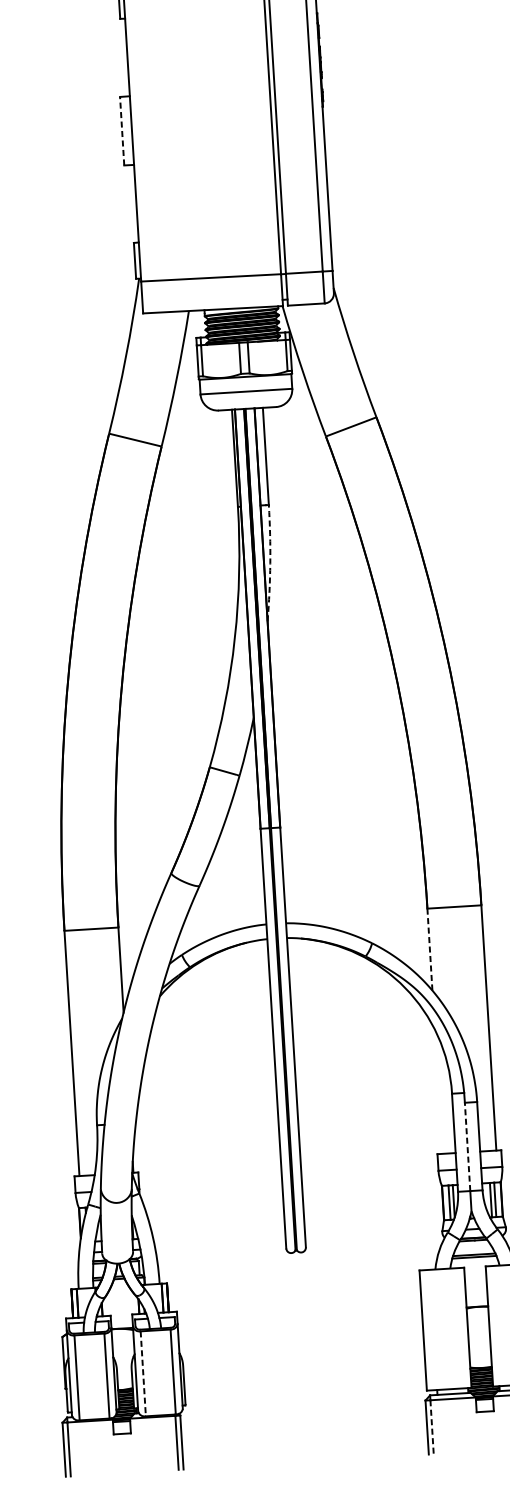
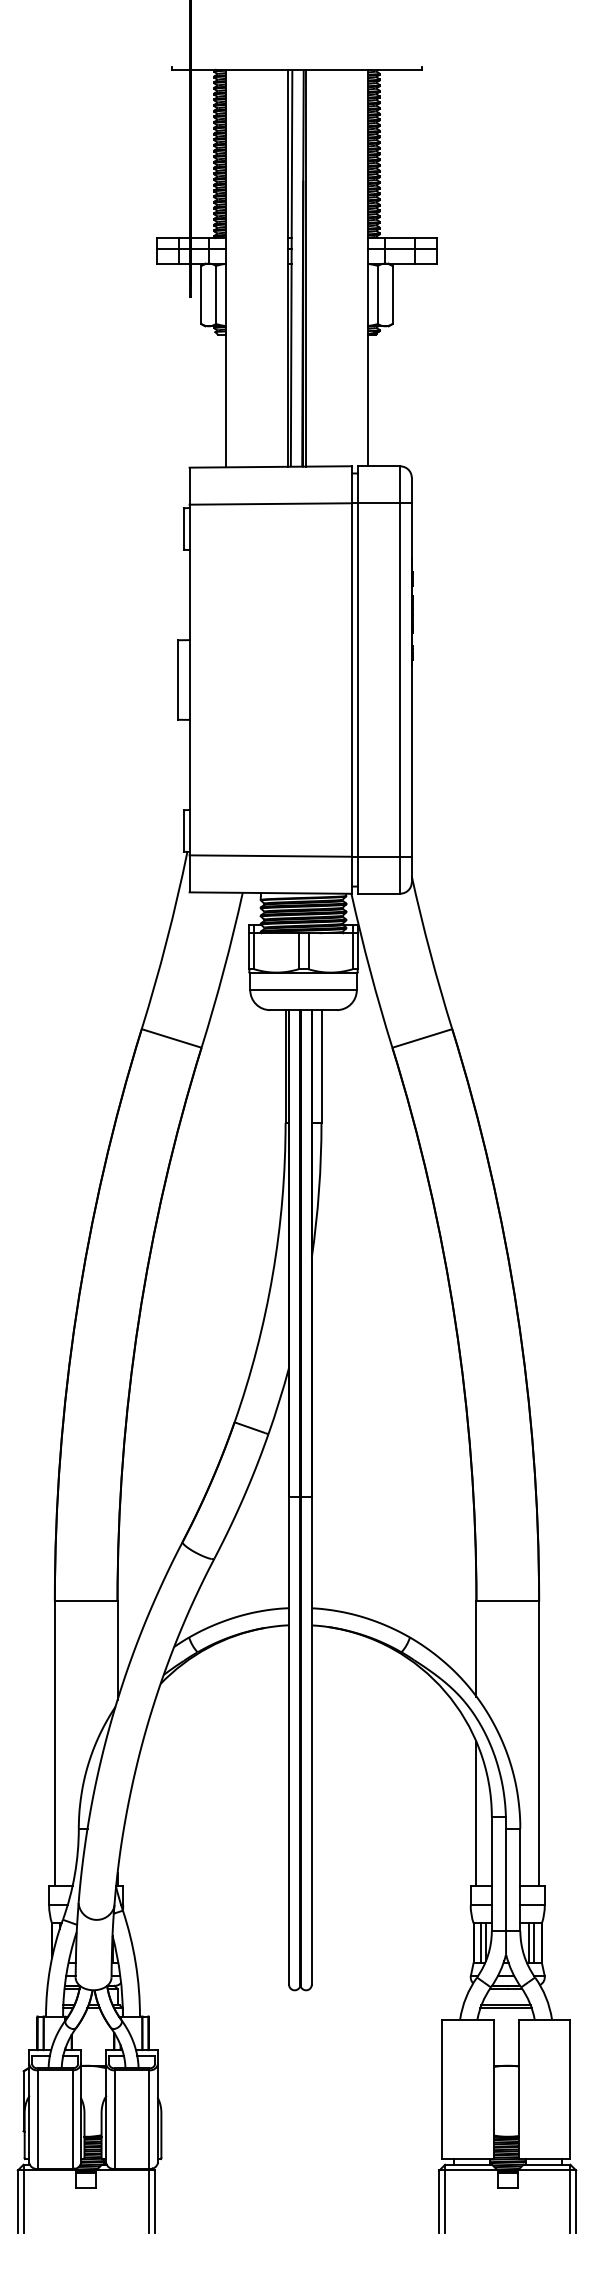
line: (122, 131) -> (178, 680), dashed -> solid
arc: (270, 563) -> (319, 1190), dashed -> solid
line: (429, 949) -> (476, 1648), dashed -> solid
line: (438, 1091) -> (476, 1813), added
line: (467, 1146) -> (506, 1879), dashed -> solid
line: (143, 1374) -> (114, 2120), dashed -> solid
line: (432, 1427) -> (445, 2202), dashed -> solid

